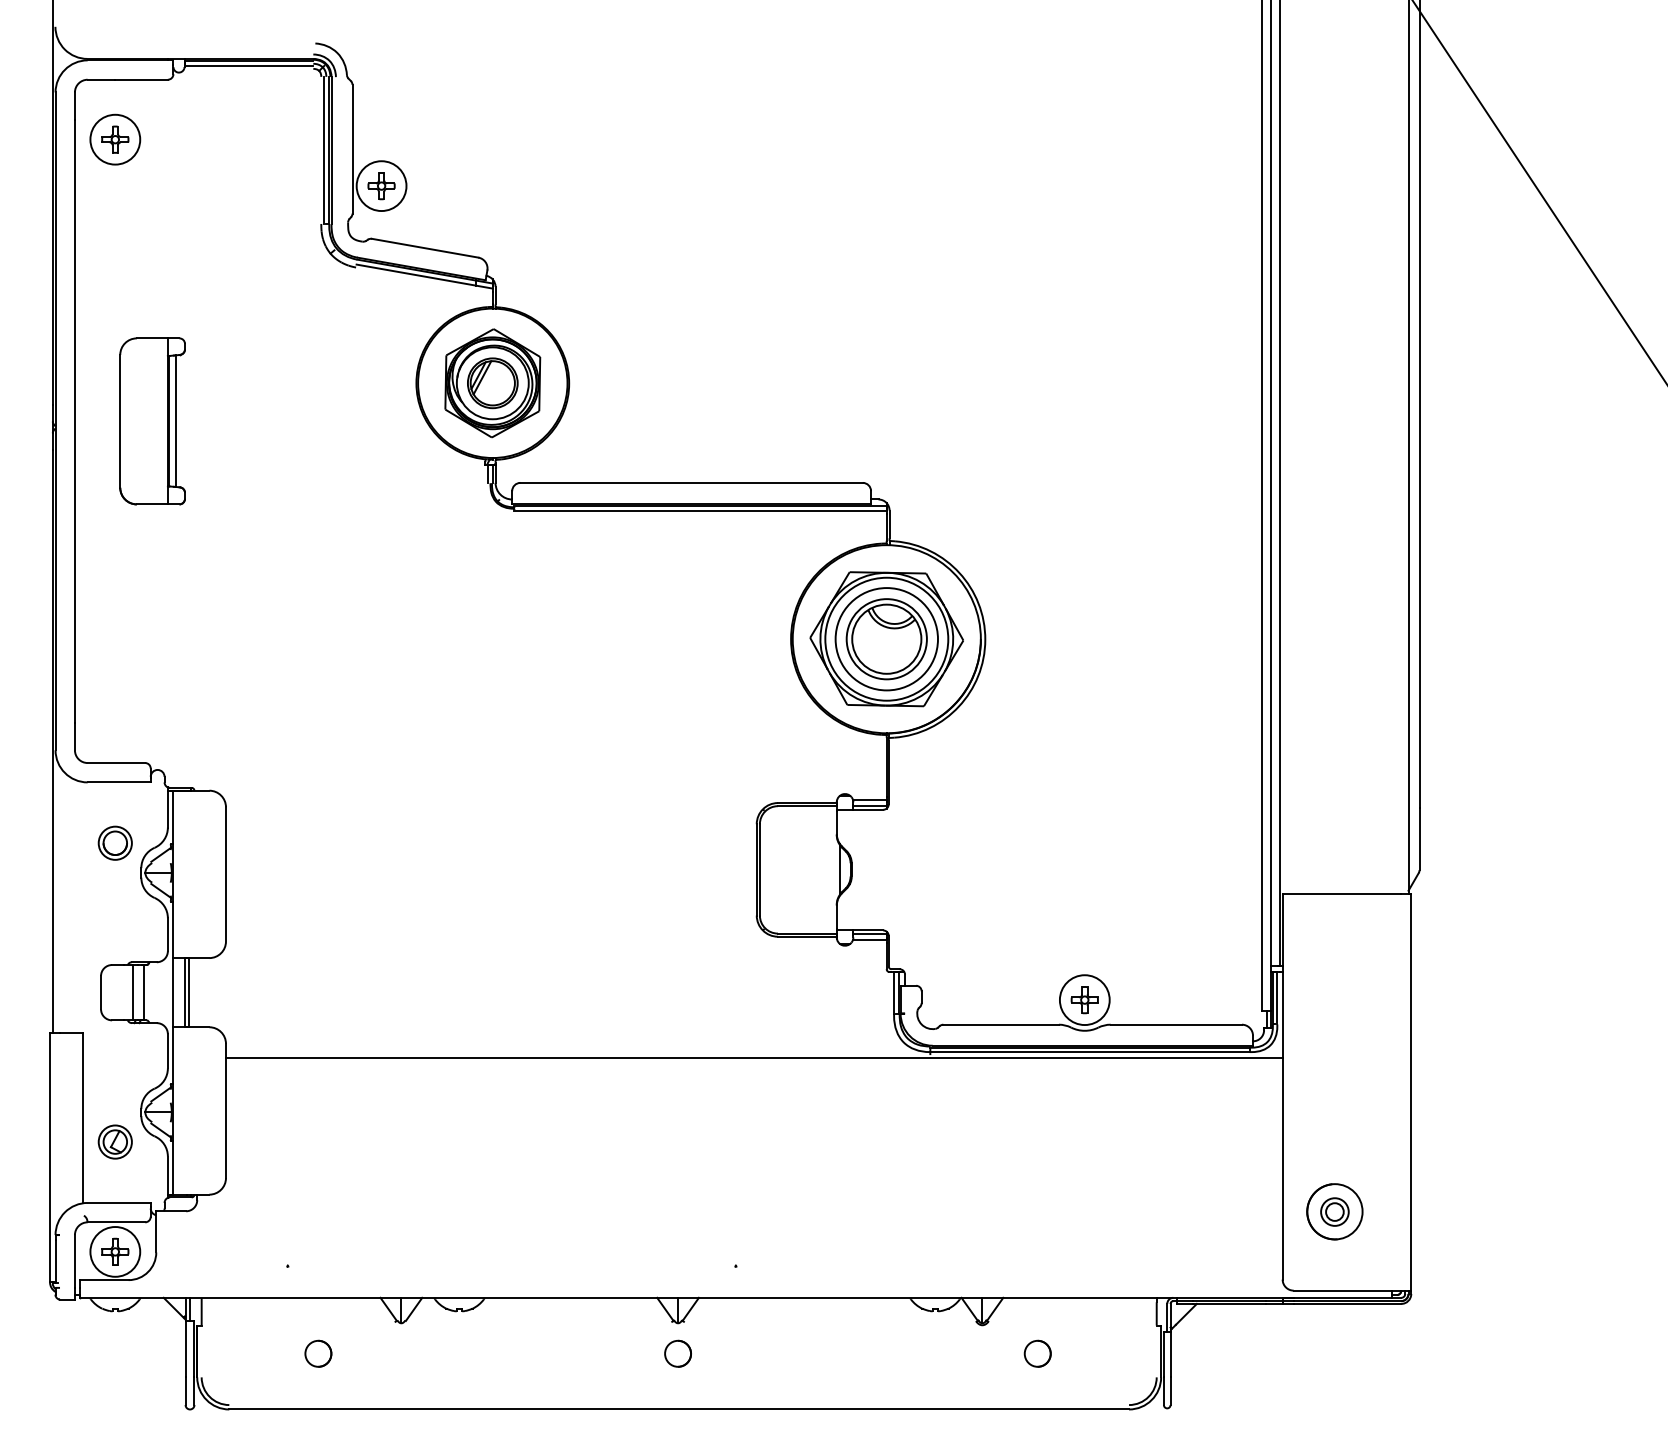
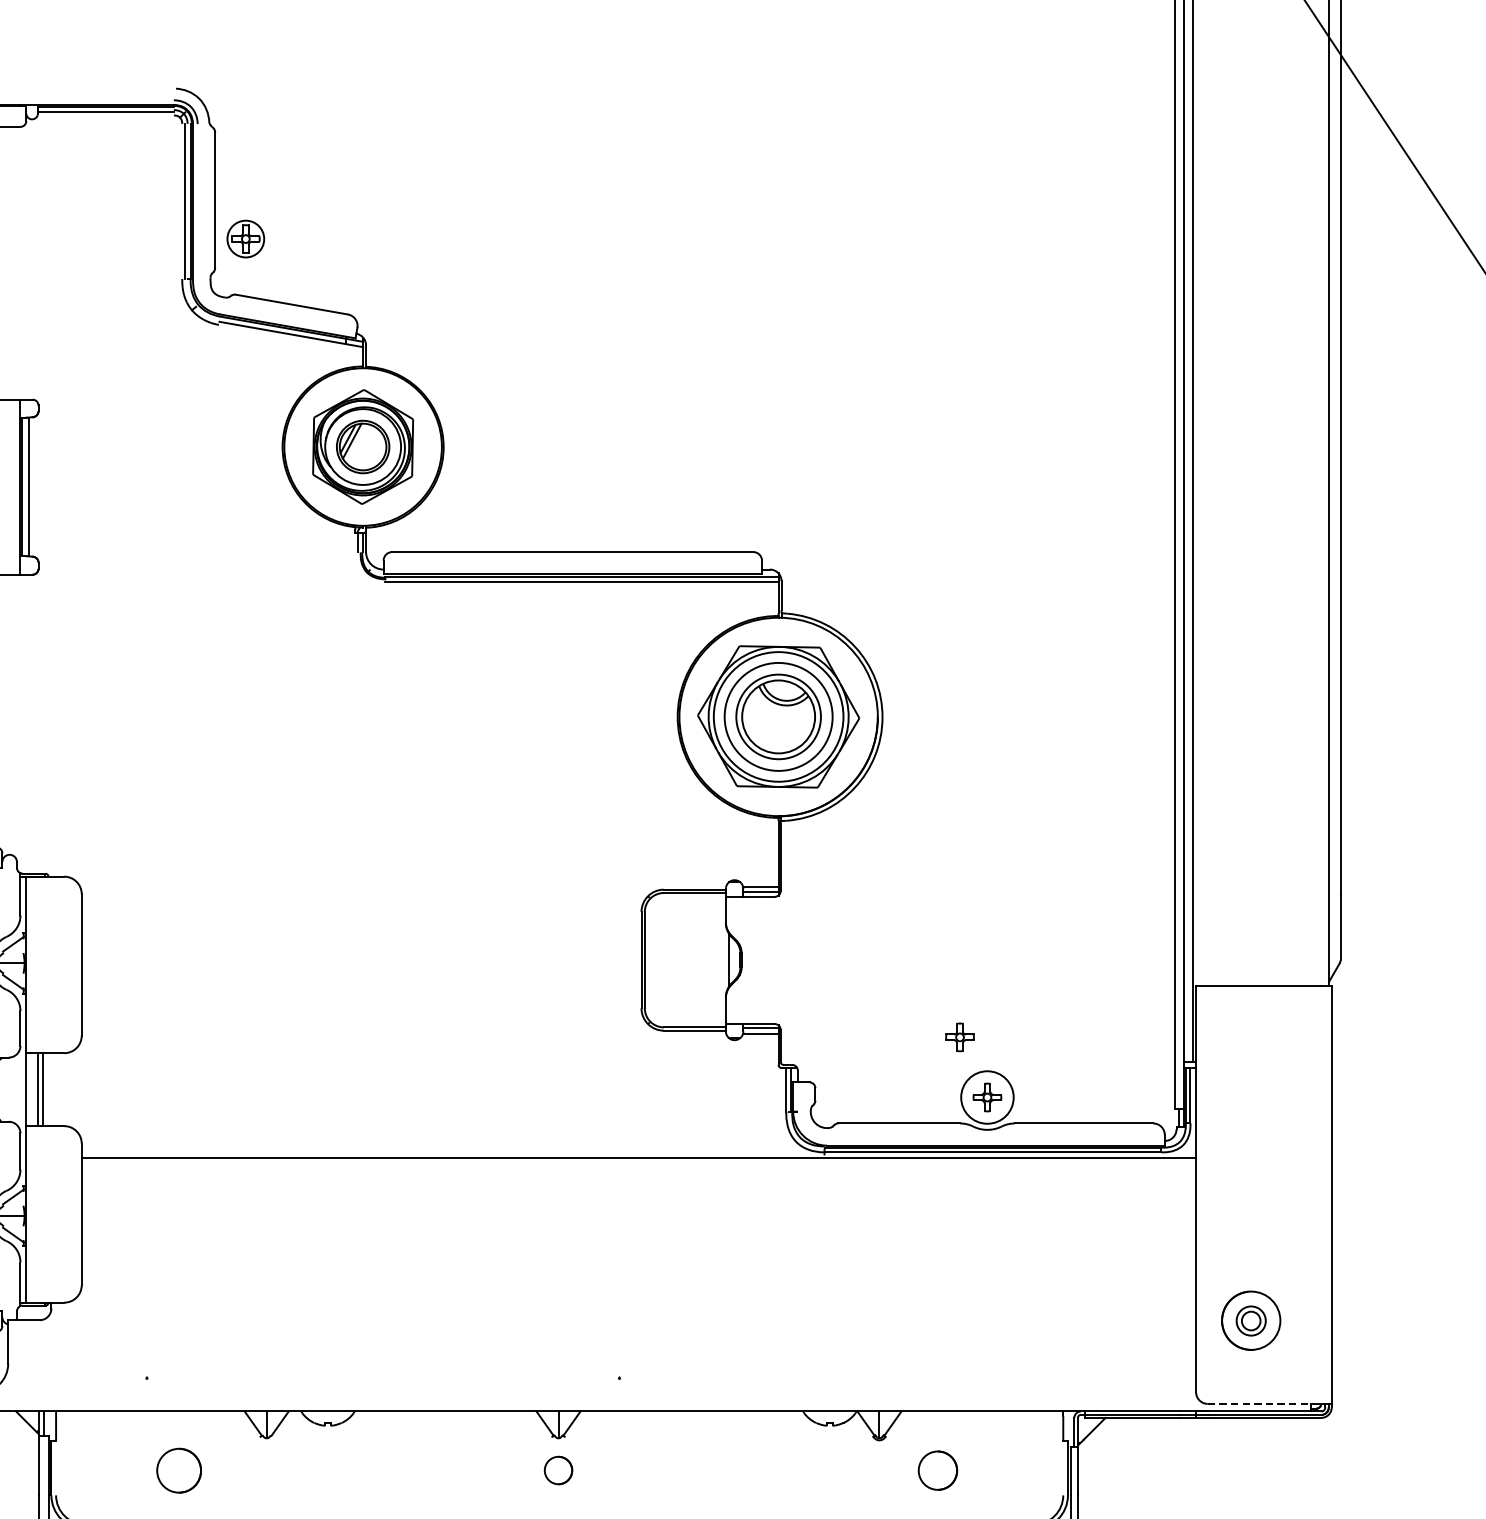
circle: (381, 186) -> (245, 239), size x0.7
part: (1058, 943) -> (959, 1037), added
line: (1347, 1290) -> (1264, 1403), solid -> dashed
circle: (318, 1353) -> (179, 1470), size x1.6
circle: (1037, 1353) -> (937, 1470), size x1.4

